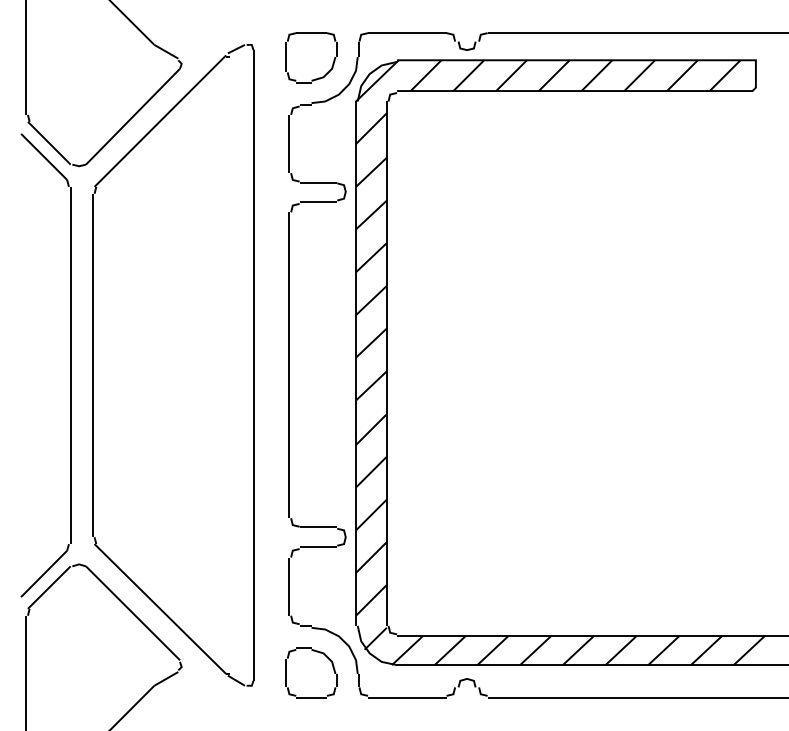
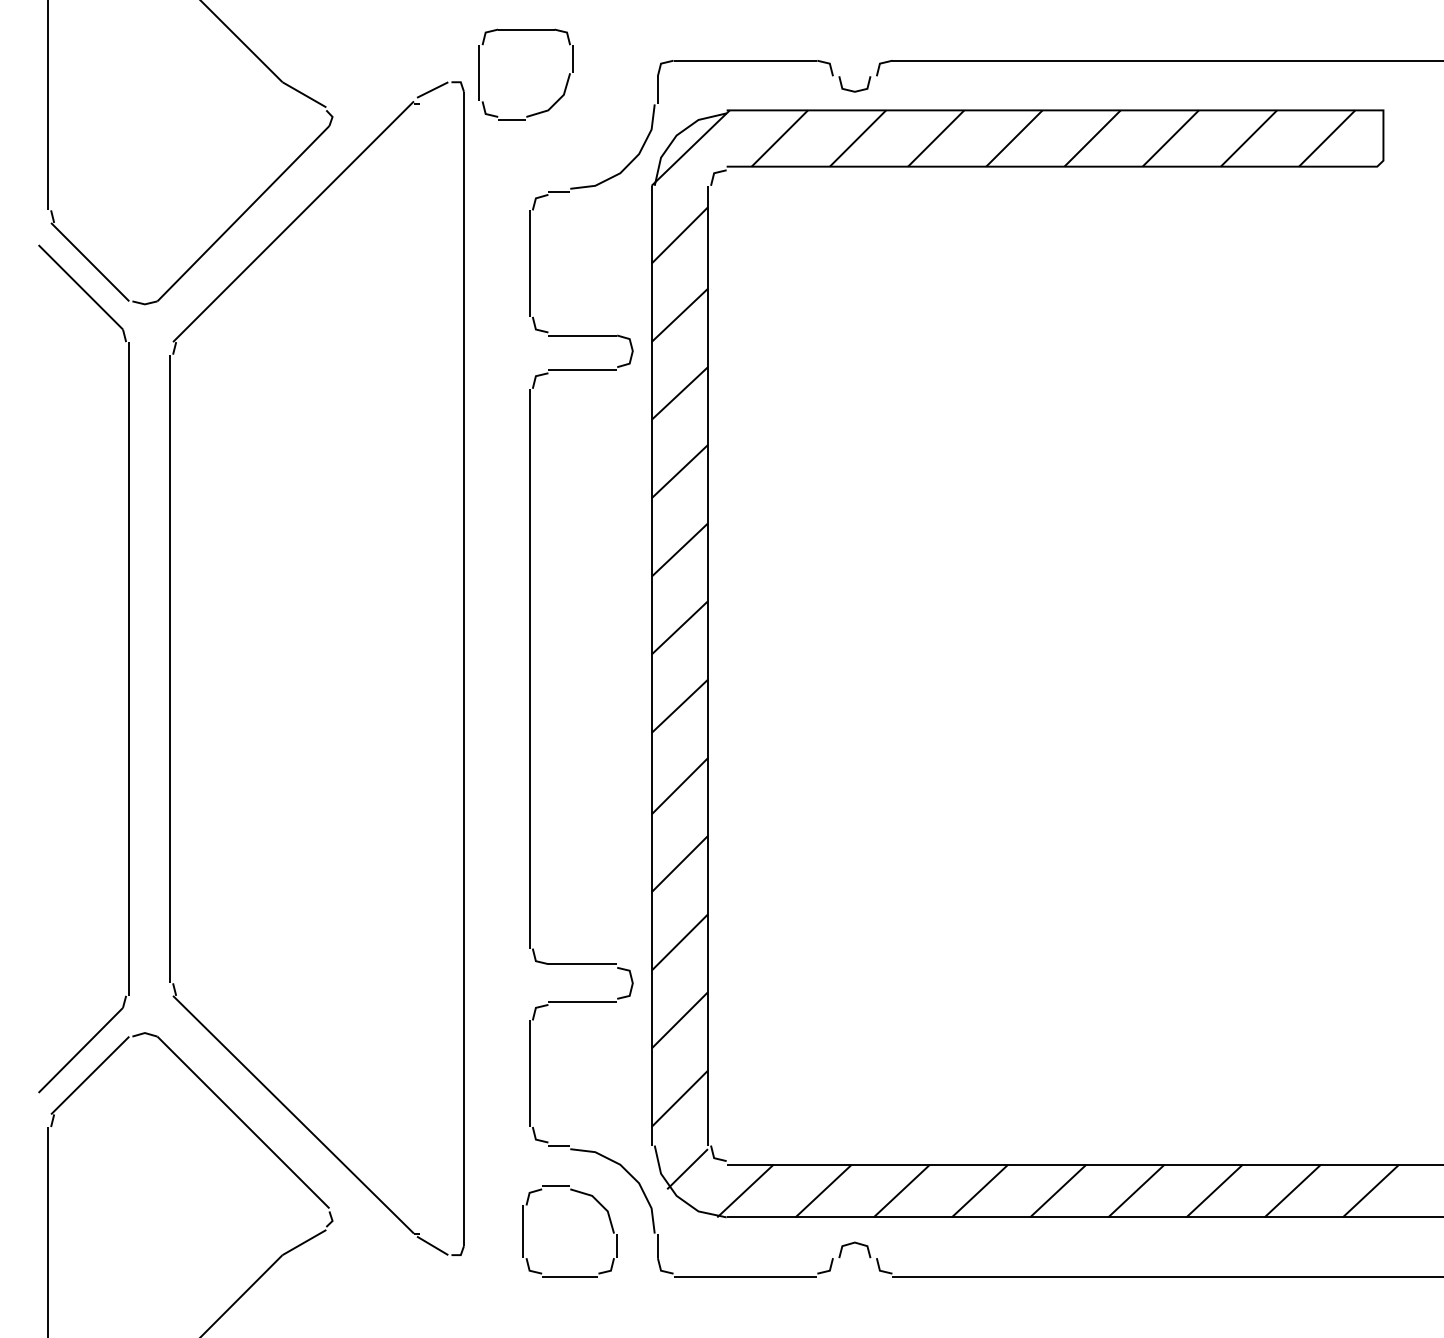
part: (311, 57) -> (526, 74), moved

